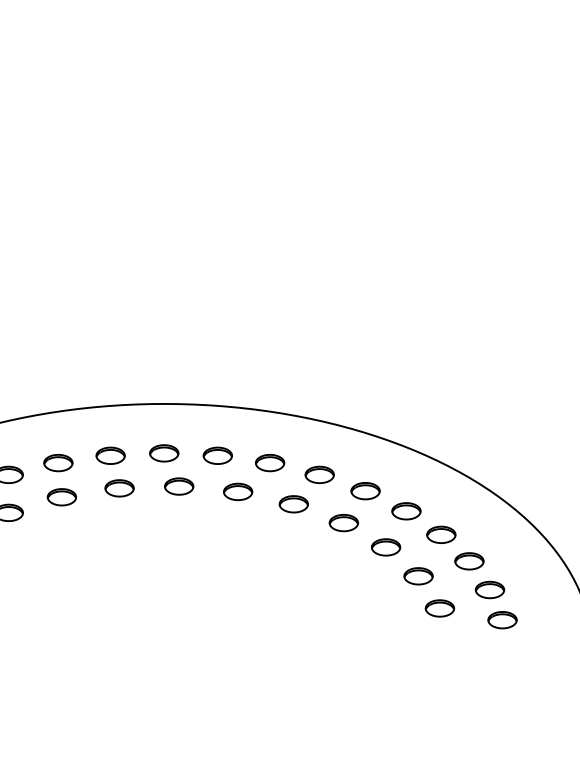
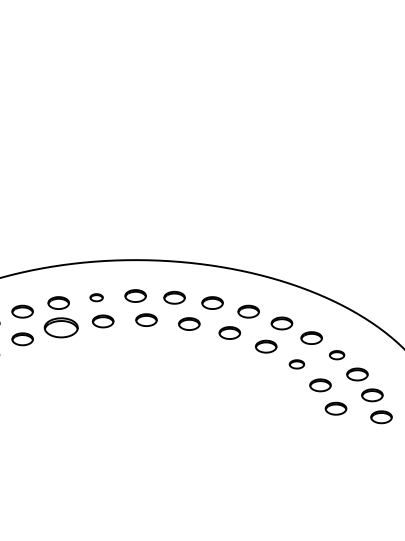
part: (110, 455) -> (96, 297), size x0.6
part: (61, 497) -> (60, 328), size x1.6
part: (441, 534) -> (337, 354), size x0.7
part: (386, 547) -> (297, 364), size x0.7

